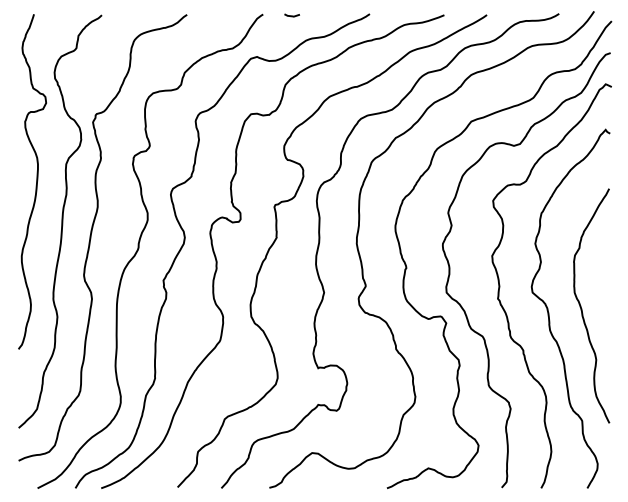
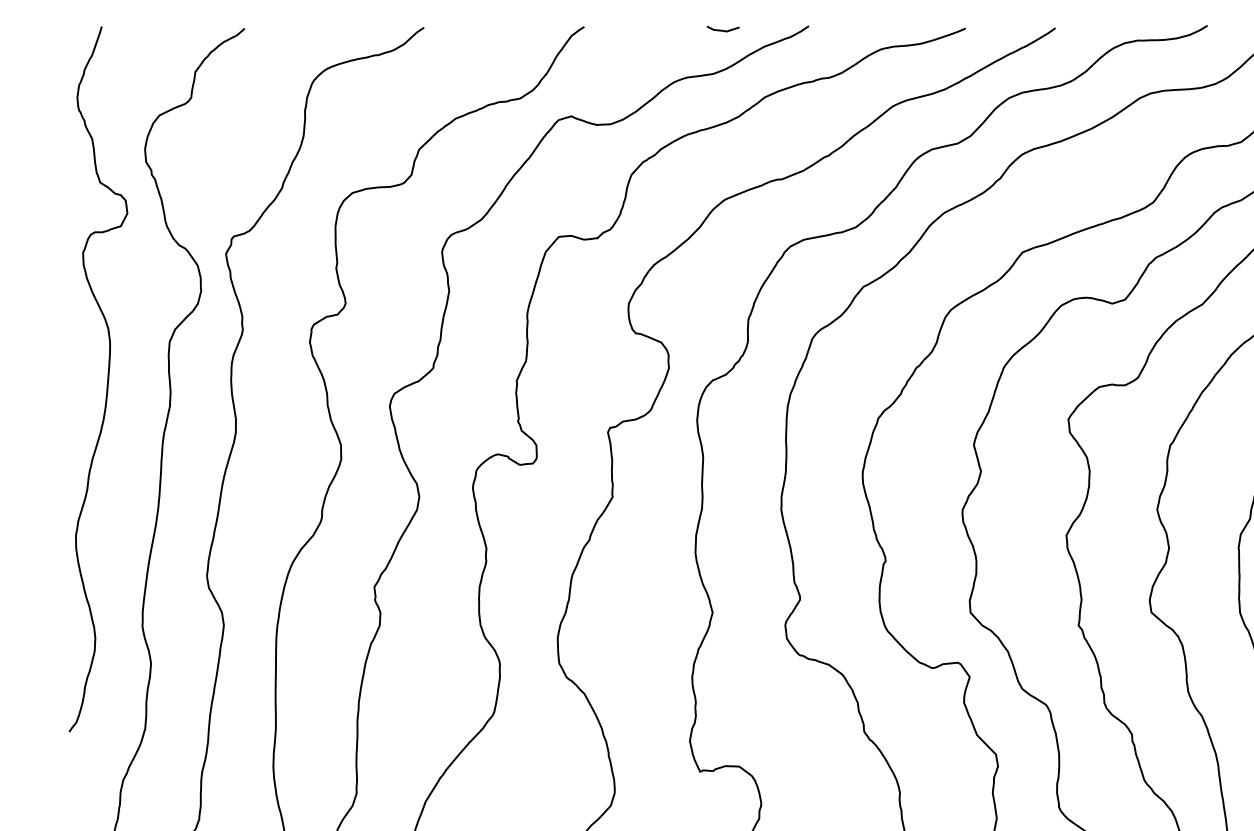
line: (291, 15) -> (721, 29), moved

